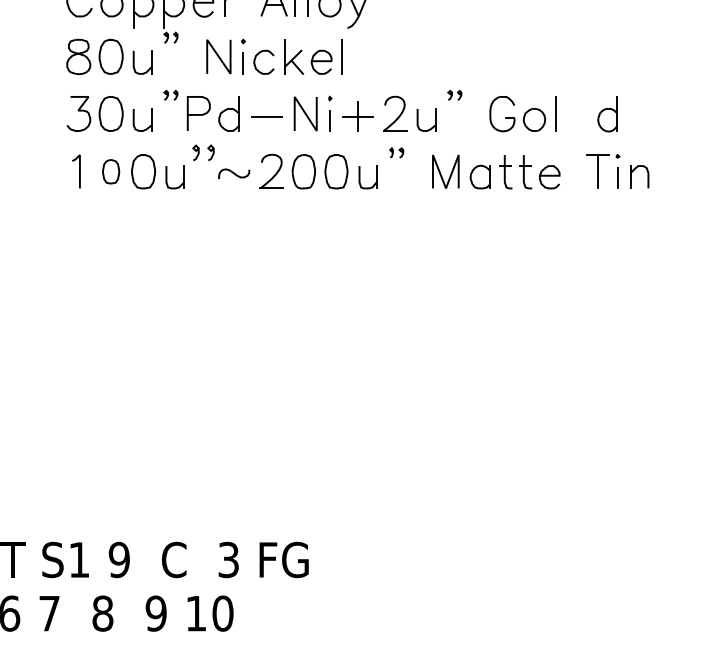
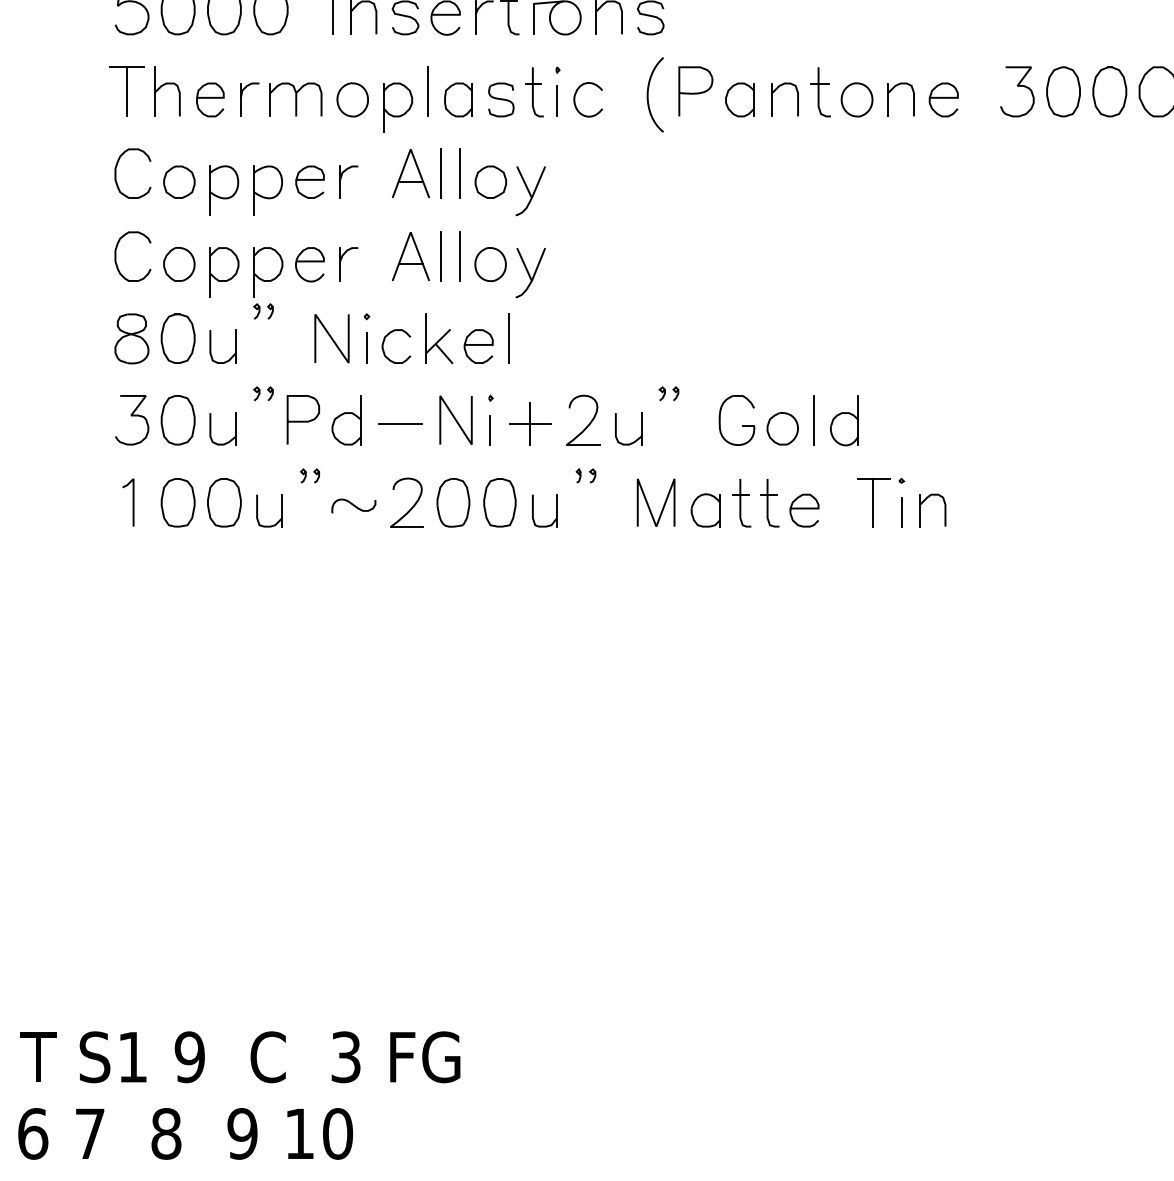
part: (607, 114) -> (844, 420), moved
part: (203, 152) -> (309, 475), size x0.62
part: (110, 171) -> (177, 502), size x1.43

